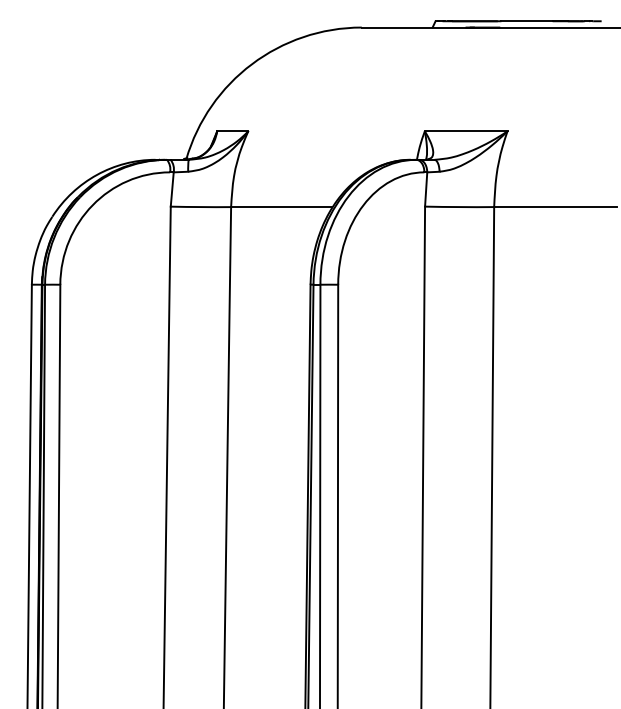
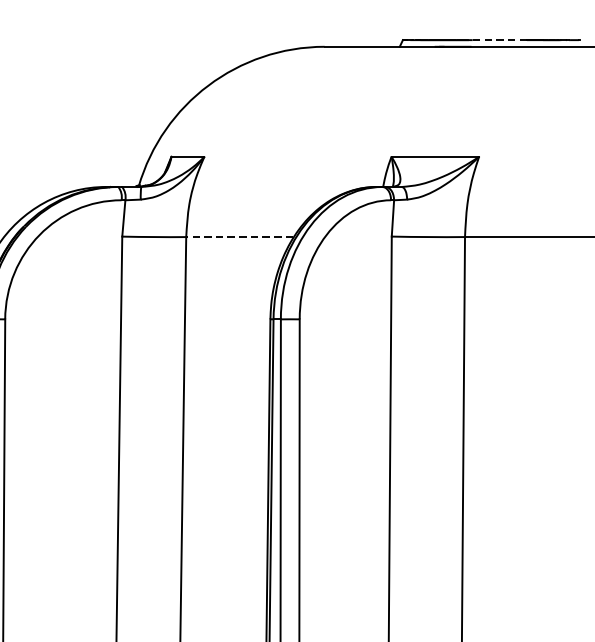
line: (527, 21) -> (500, 40), solid -> dashed
line: (281, 207) -> (239, 237), solid -> dashed

